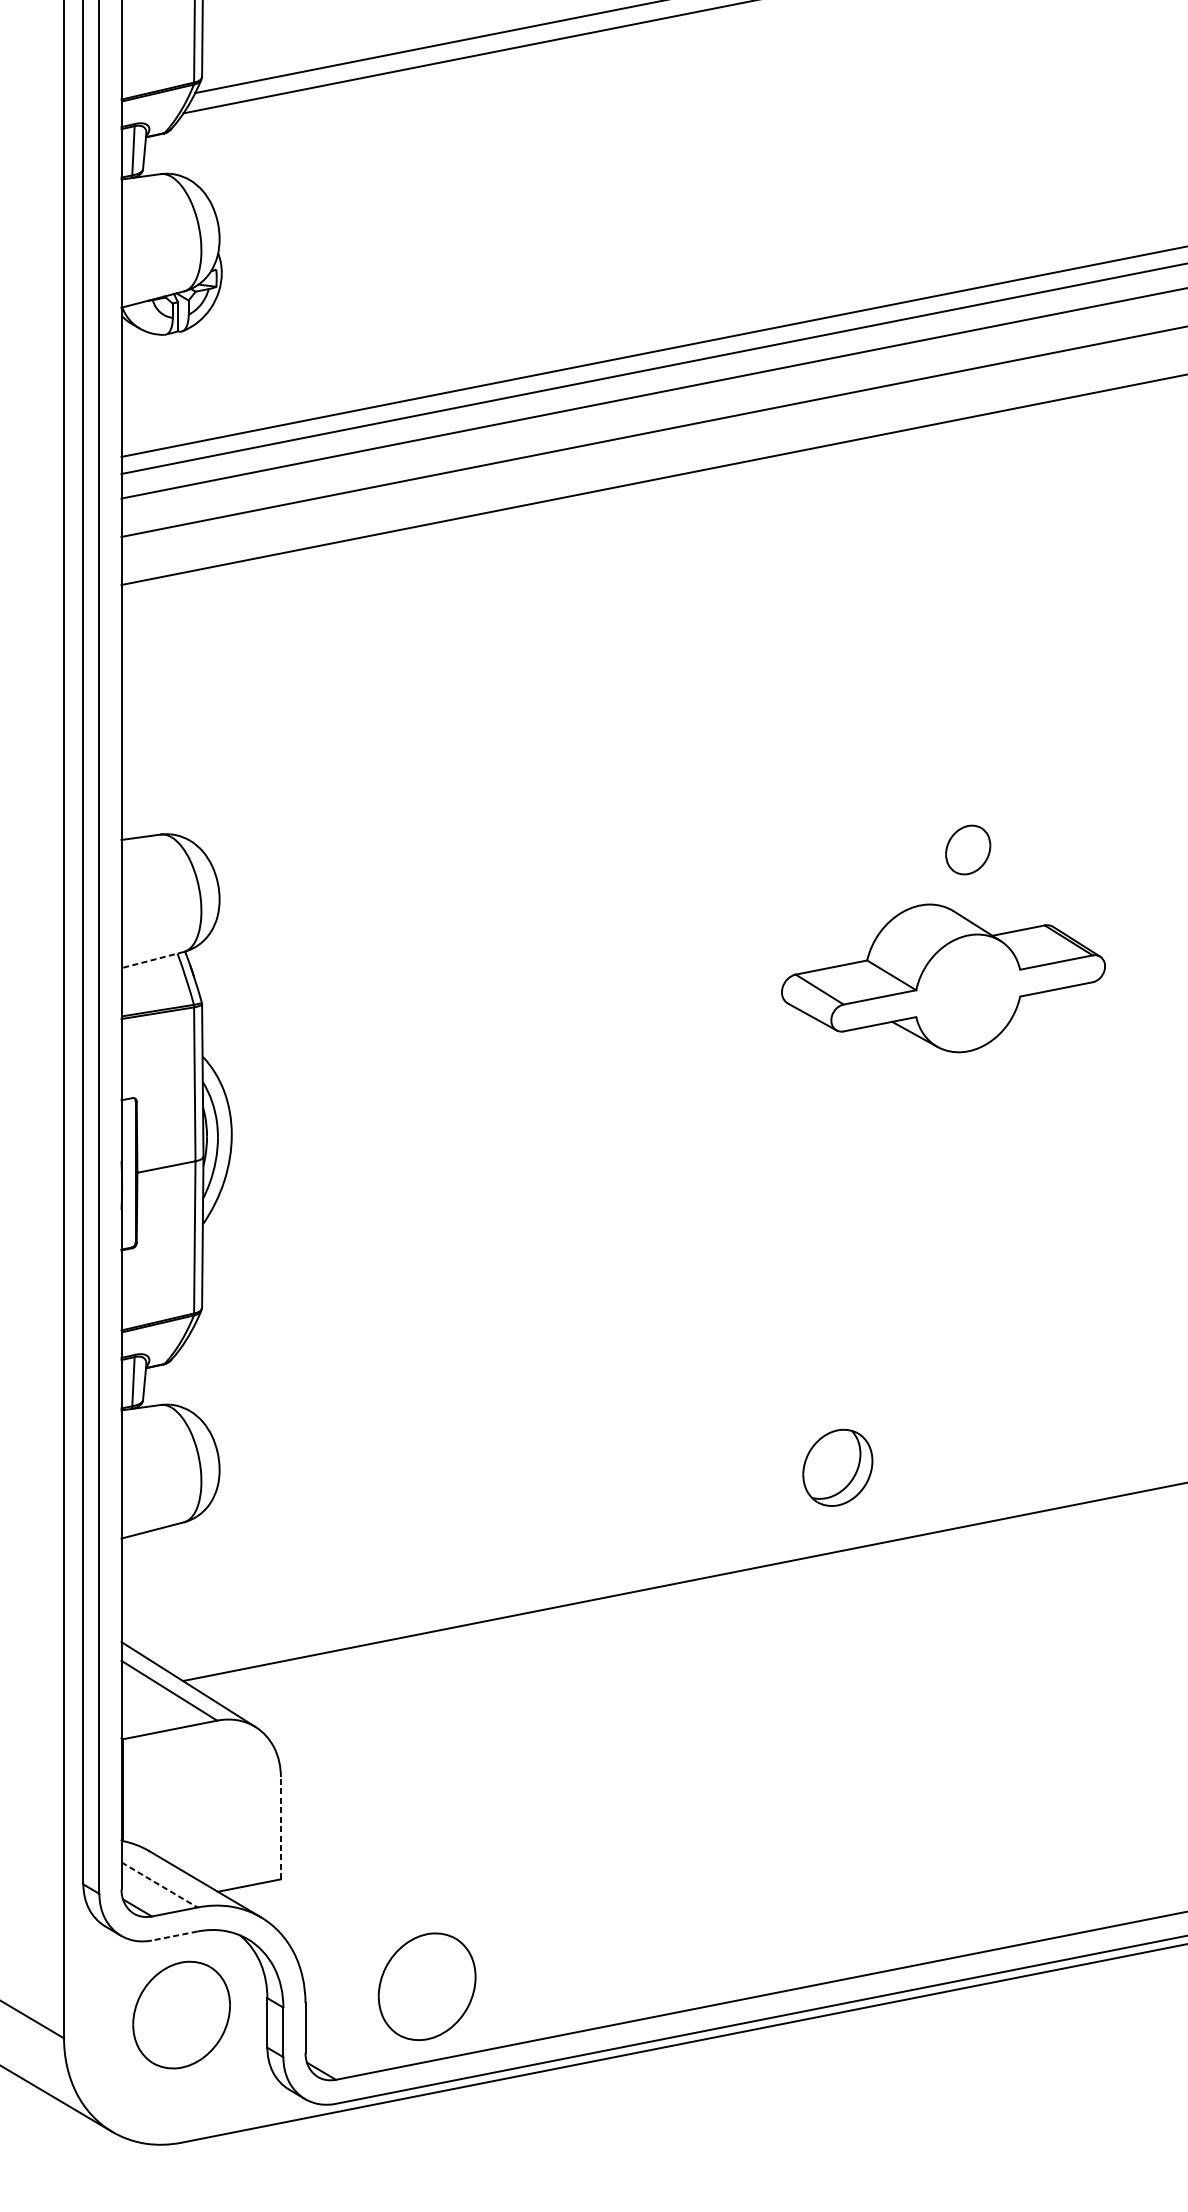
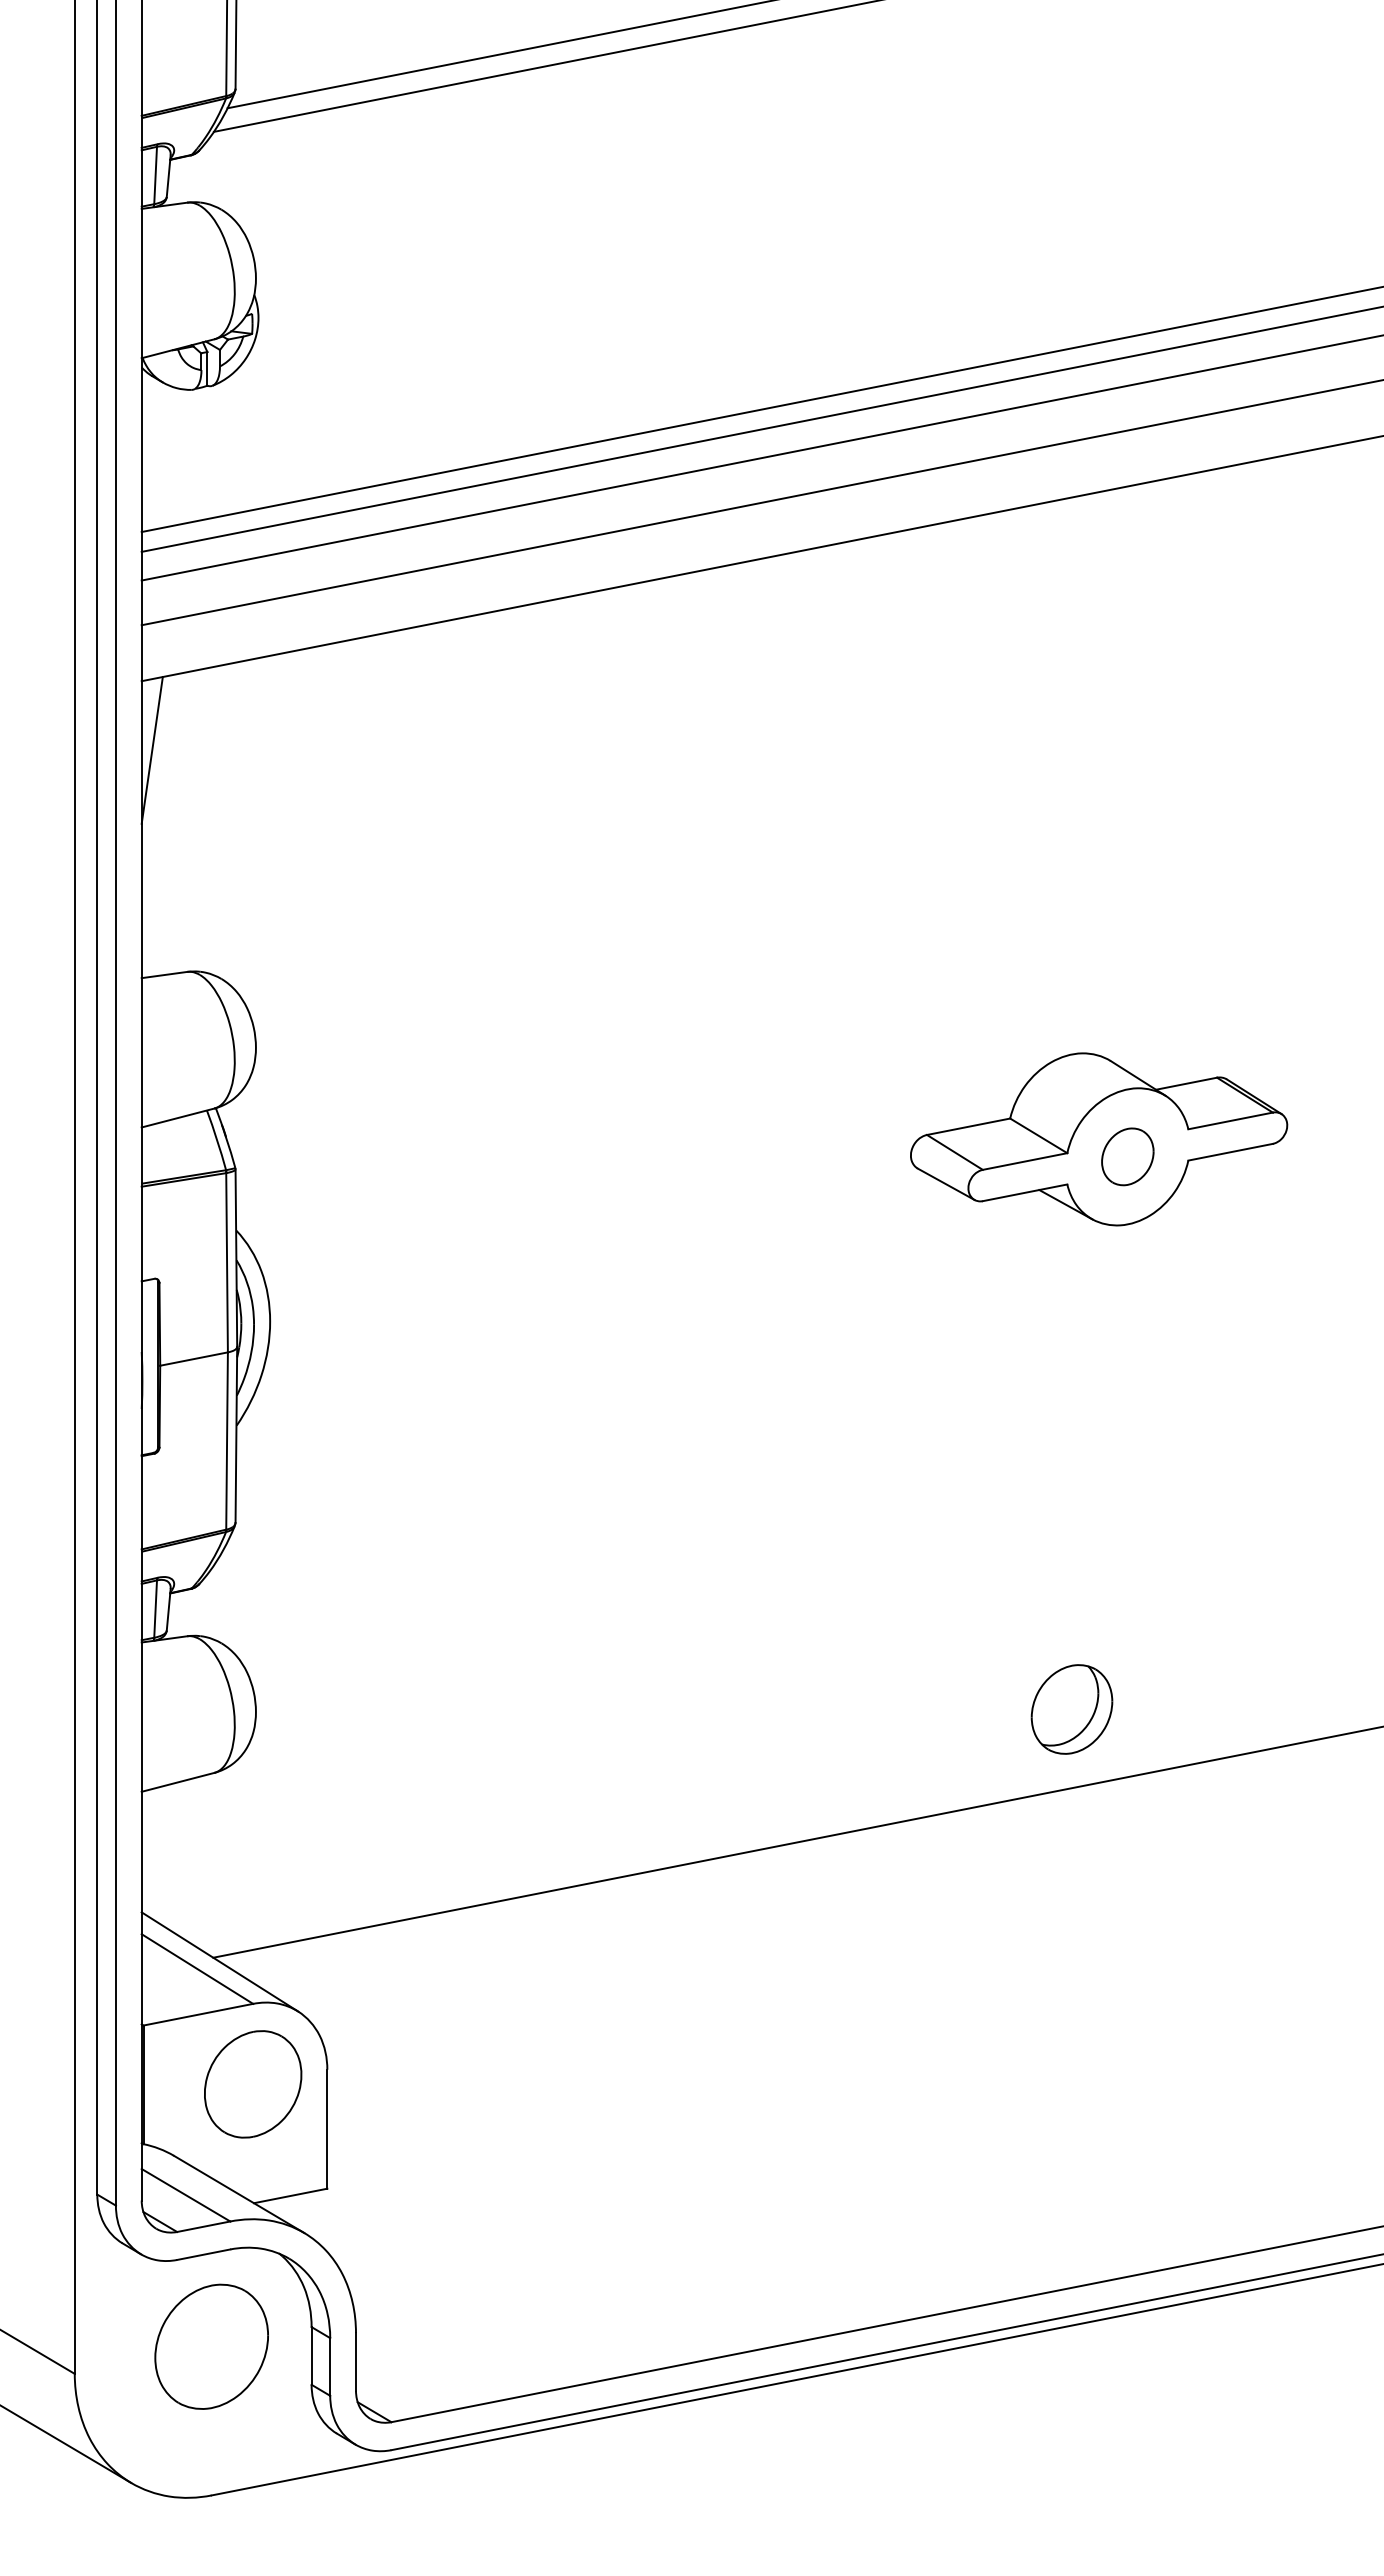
line: (129, 644) -> (151, 750), added
part: (967, 849) -> (1127, 1156), moved
line: (153, 960) -> (178, 1118), dashed -> solid
part: (837, 1467) -> (1071, 1709), moved
part: (217, 1789) -> (253, 2084), added
line: (281, 1827) -> (327, 2128), dashed -> solid
line: (159, 1885) -> (186, 2195), dashed -> solid
line: (174, 1935) -> (203, 2254), dashed -> solid
part: (427, 1986) -> (497, 2313), removed

